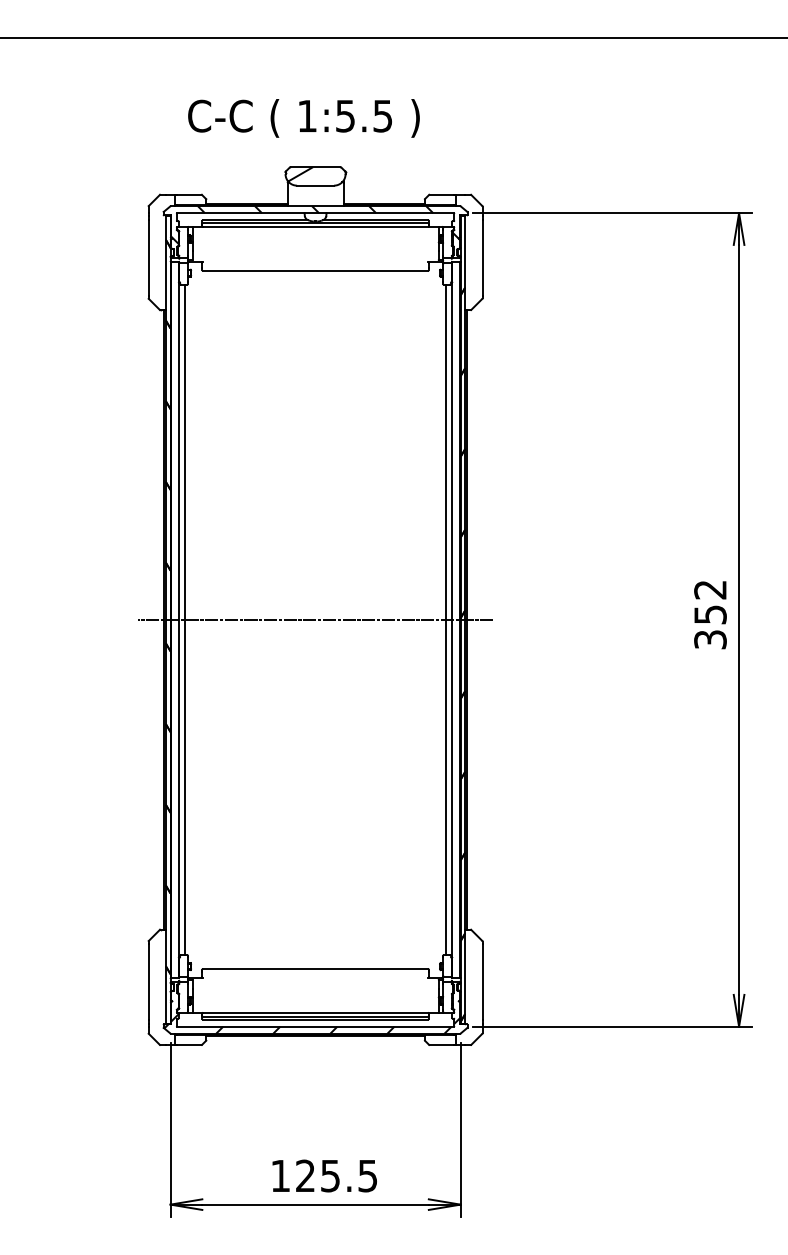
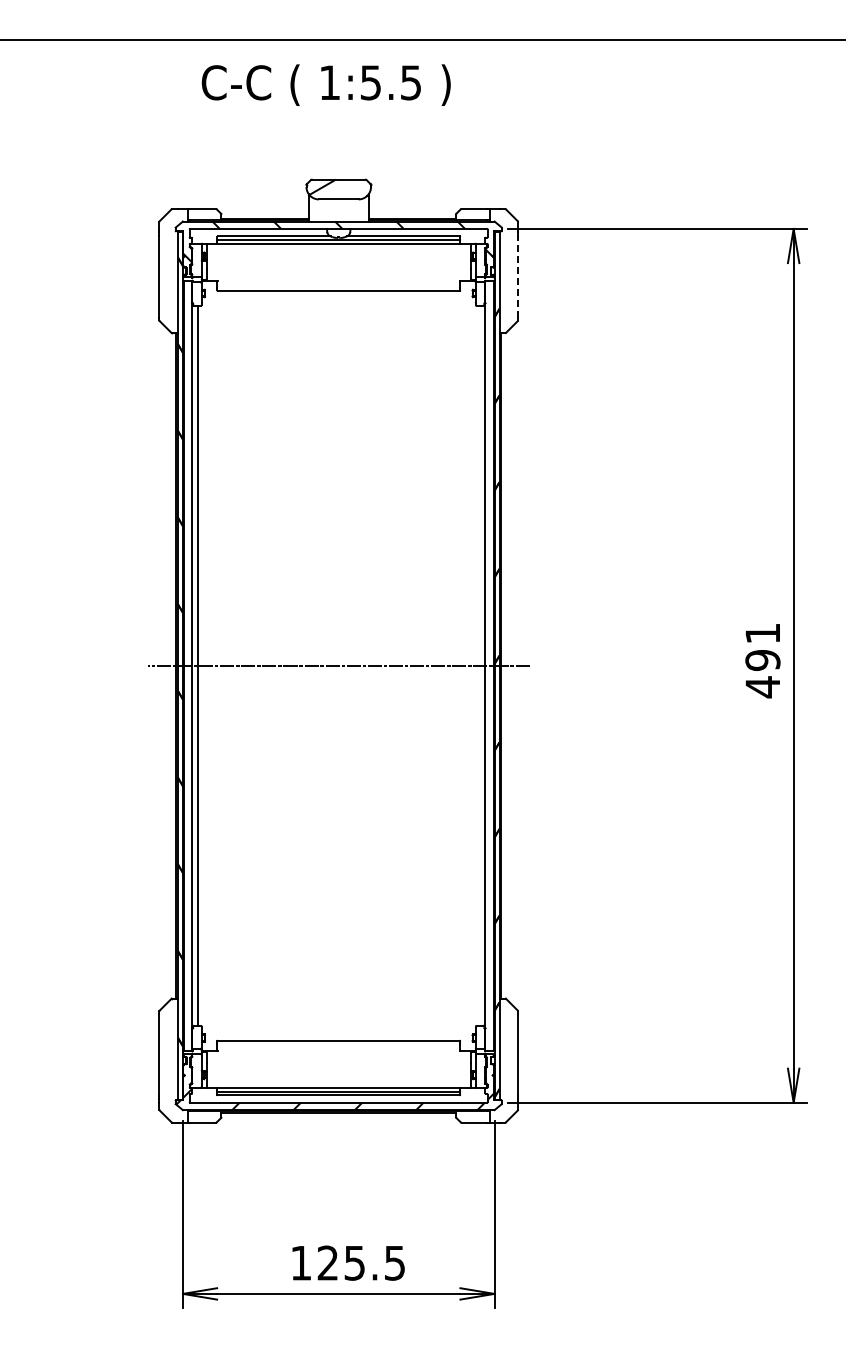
text: (303, 117) -> (325, 84), moved
line: (482, 257) -> (518, 276), solid -> dashed
text: (710, 615) -> (762, 661), 352 -> 491
line: (446, 619) -> (479, 665), removed

